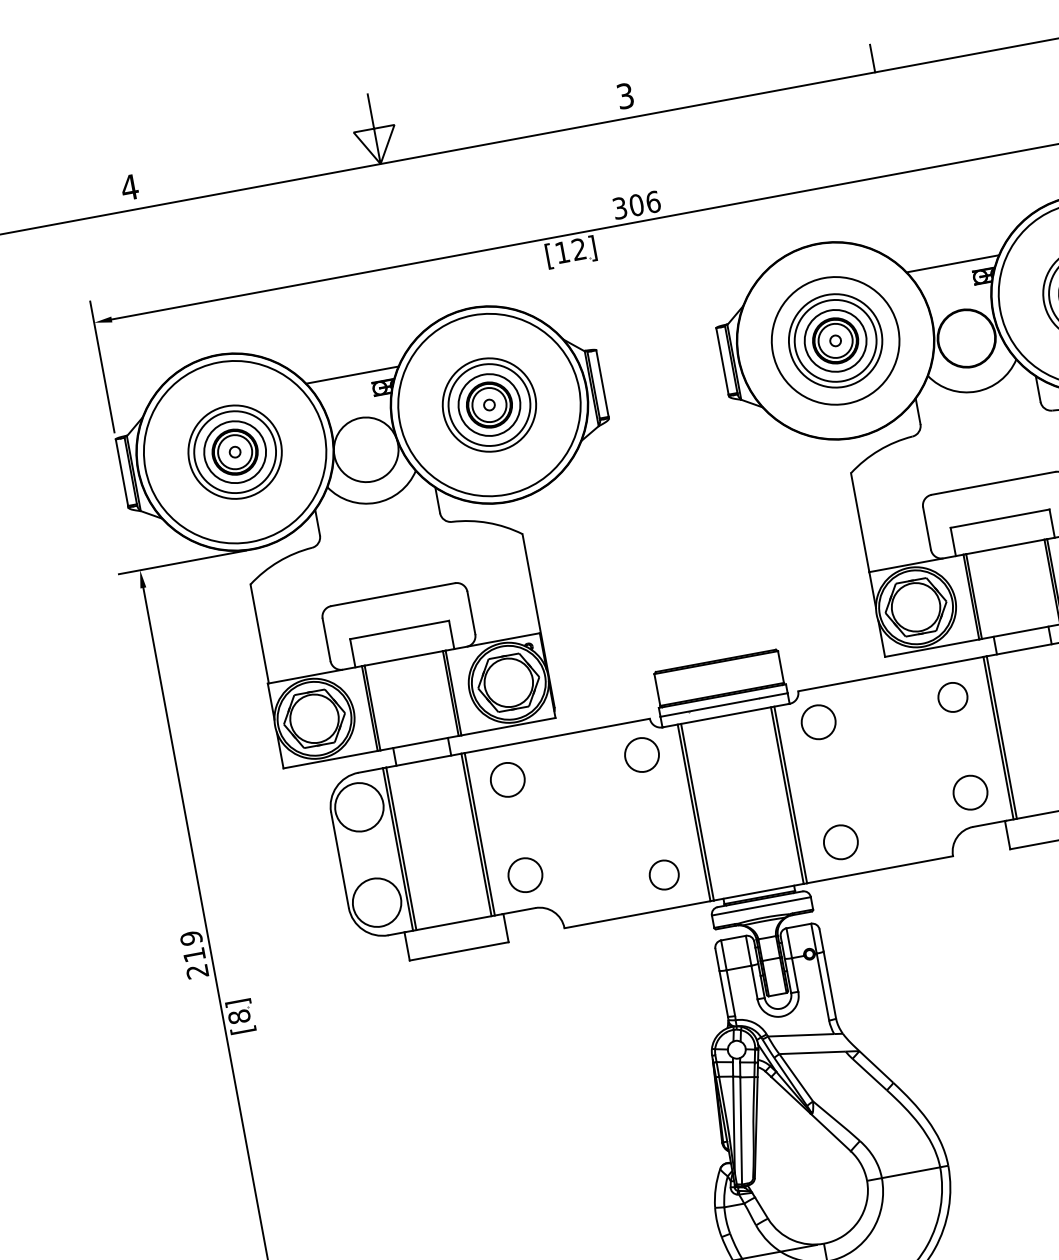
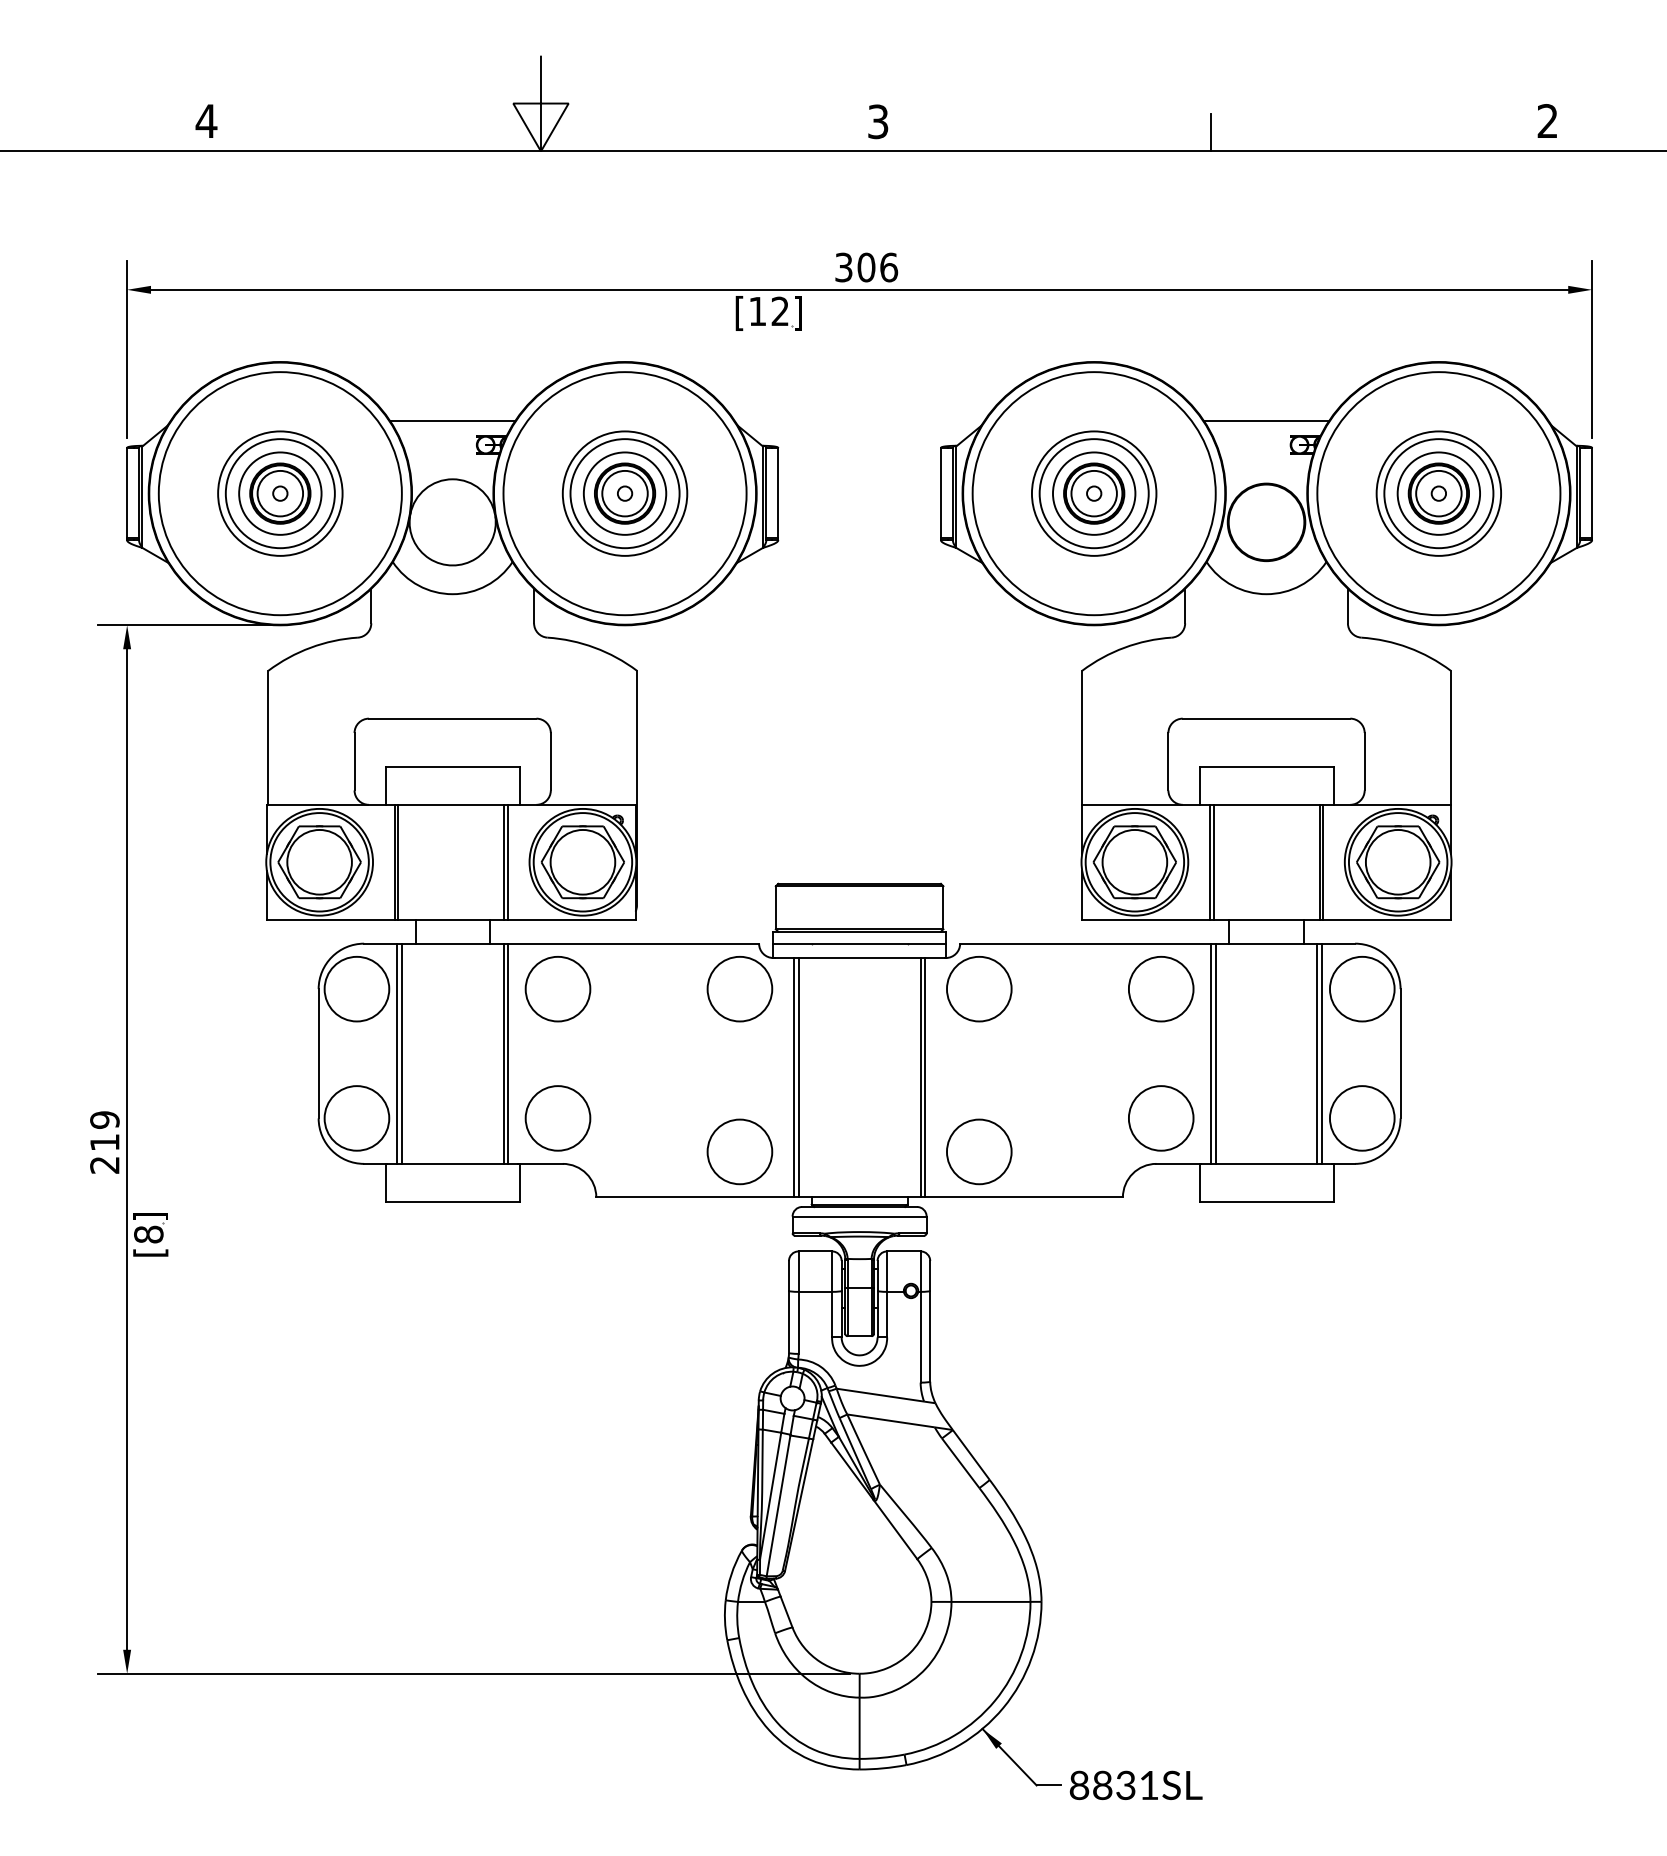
circle: (835, 340) -> (1093, 493), size x1.43
circle: (953, 697) -> (1161, 989), size x1.67
circle: (818, 722) -> (979, 989), size x1.43
circle: (641, 755) -> (739, 989), size x1.43
circle: (507, 780) -> (557, 989), size x1.43
circle: (970, 792) -> (1160, 1118), size x1.43
circle: (840, 841) -> (979, 1151), size x1.43
circle: (663, 874) -> (739, 1151), size x1.67
circle: (525, 875) -> (557, 1118), size x1.43

